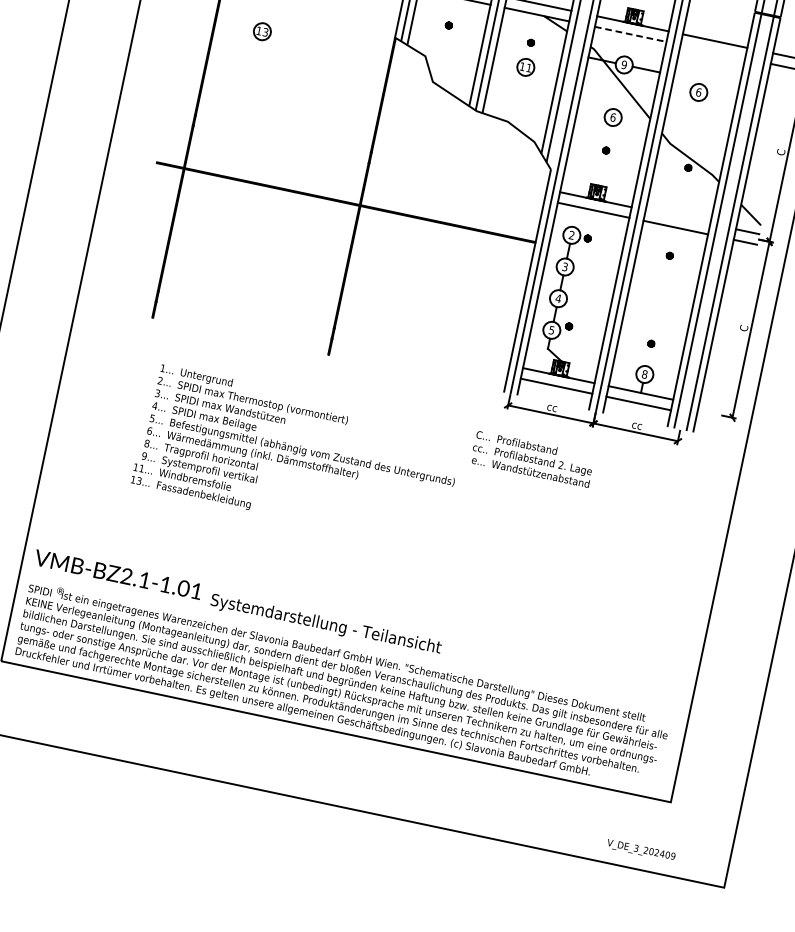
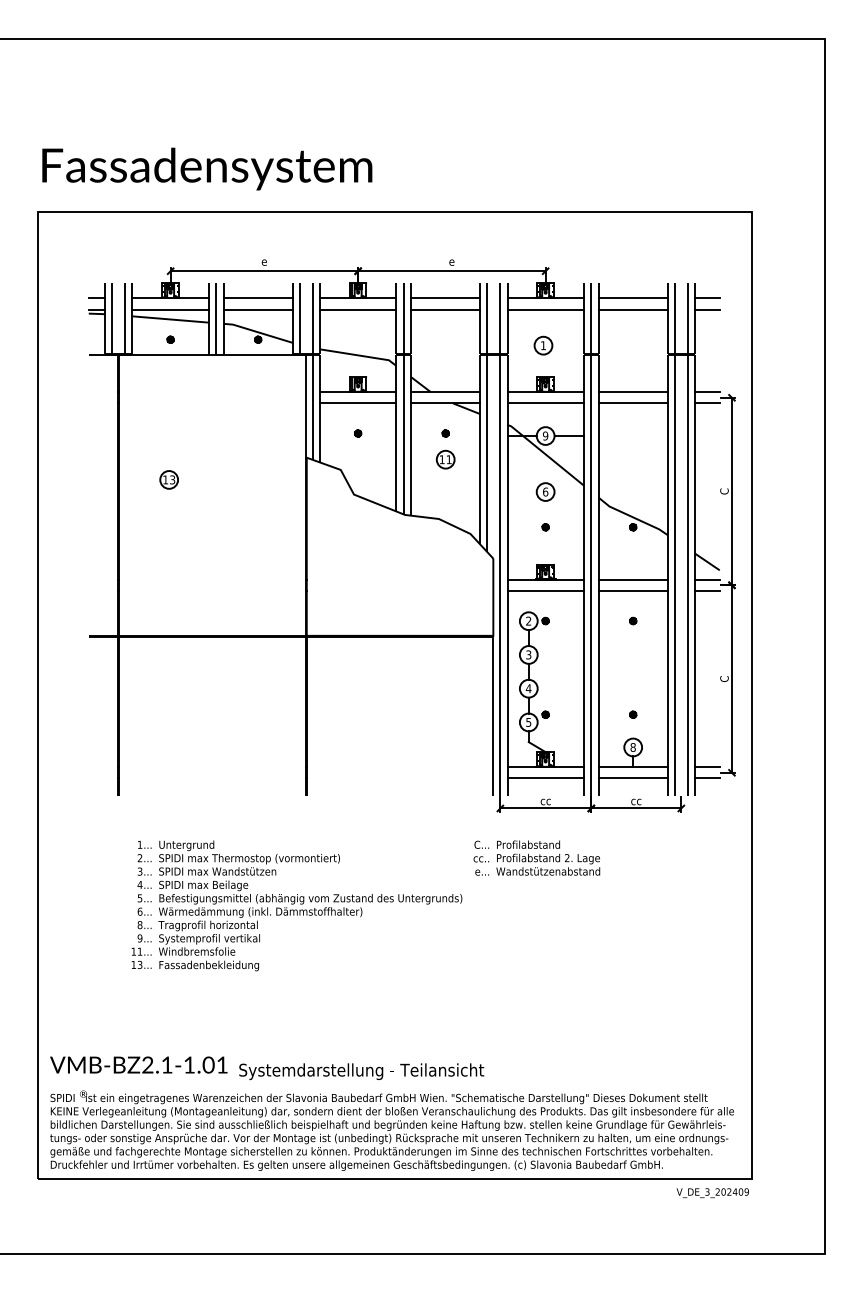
line: (631, 34) -> (546, 403), dashed -> solid
line: (712, 51) -> (632, 403), added
part: (698, 91) -> (627, 447), removed
line: (677, 216) -> (632, 579), added
line: (710, 407) -> (707, 767), added
line: (708, 418) -> (707, 778), added
text: (640, 850) -> (712, 1193), moved

